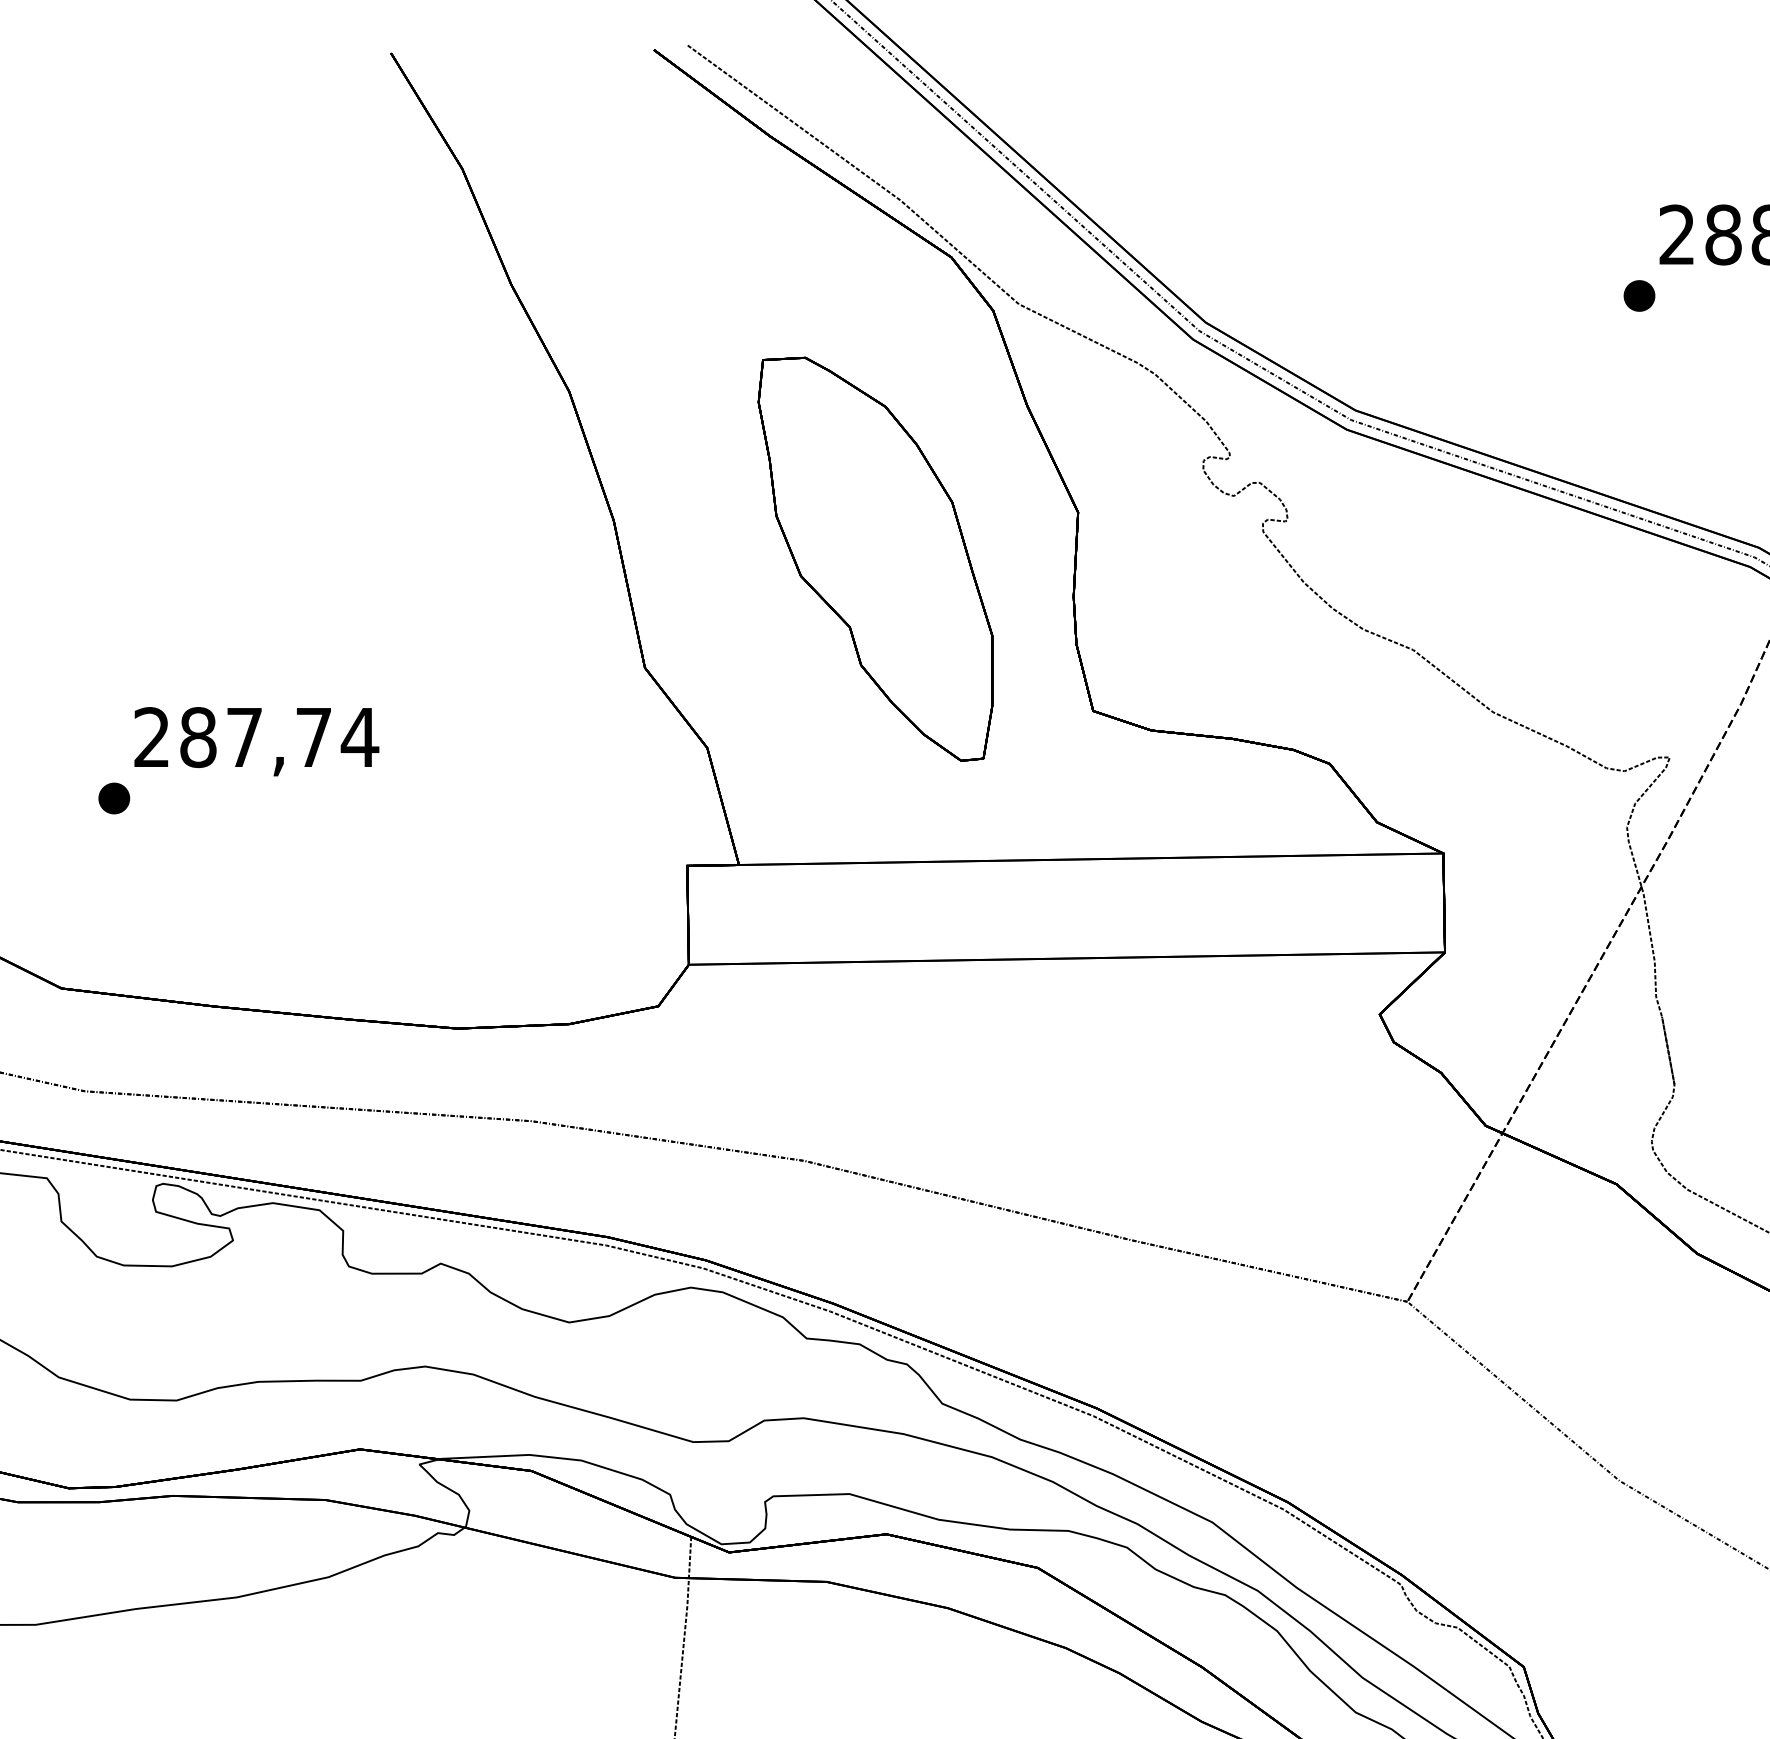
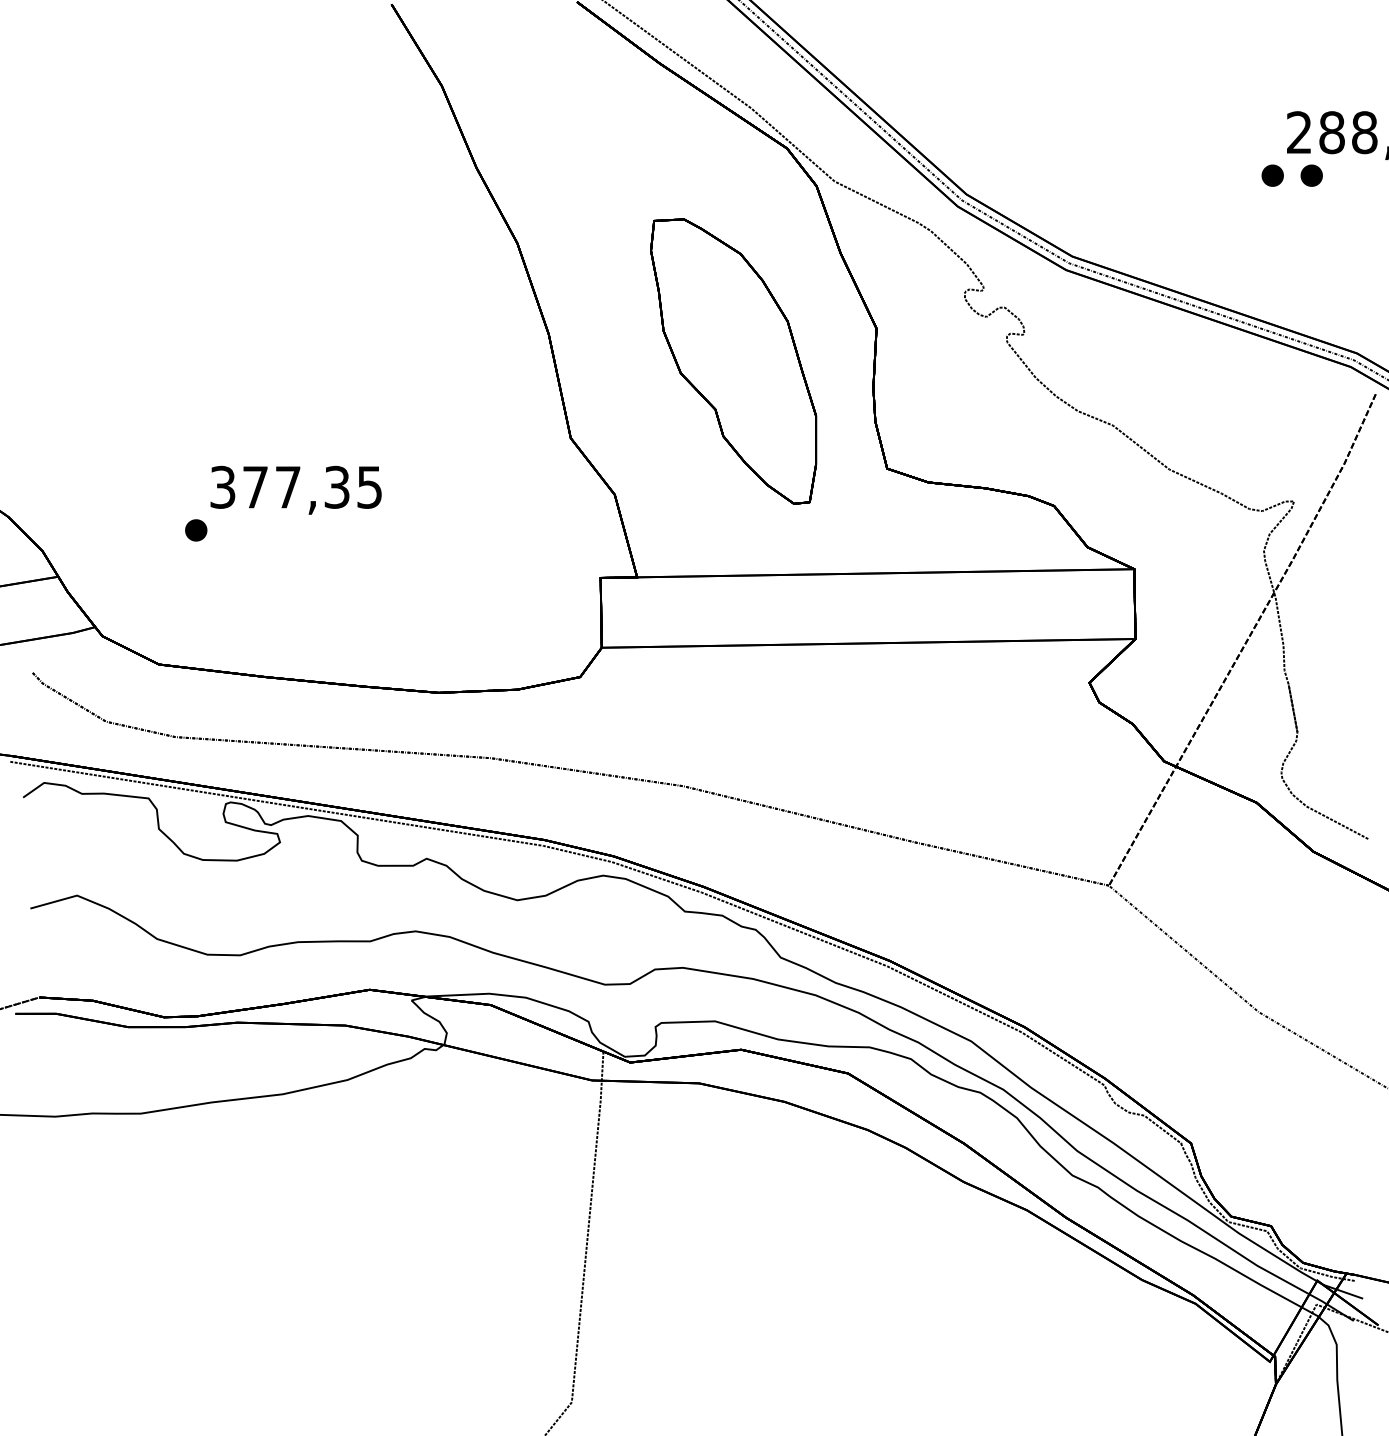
part: (1694, 295) -> (1311, 175), added
text: (256, 736) -> (296, 486), 287,74 -> 377,35

